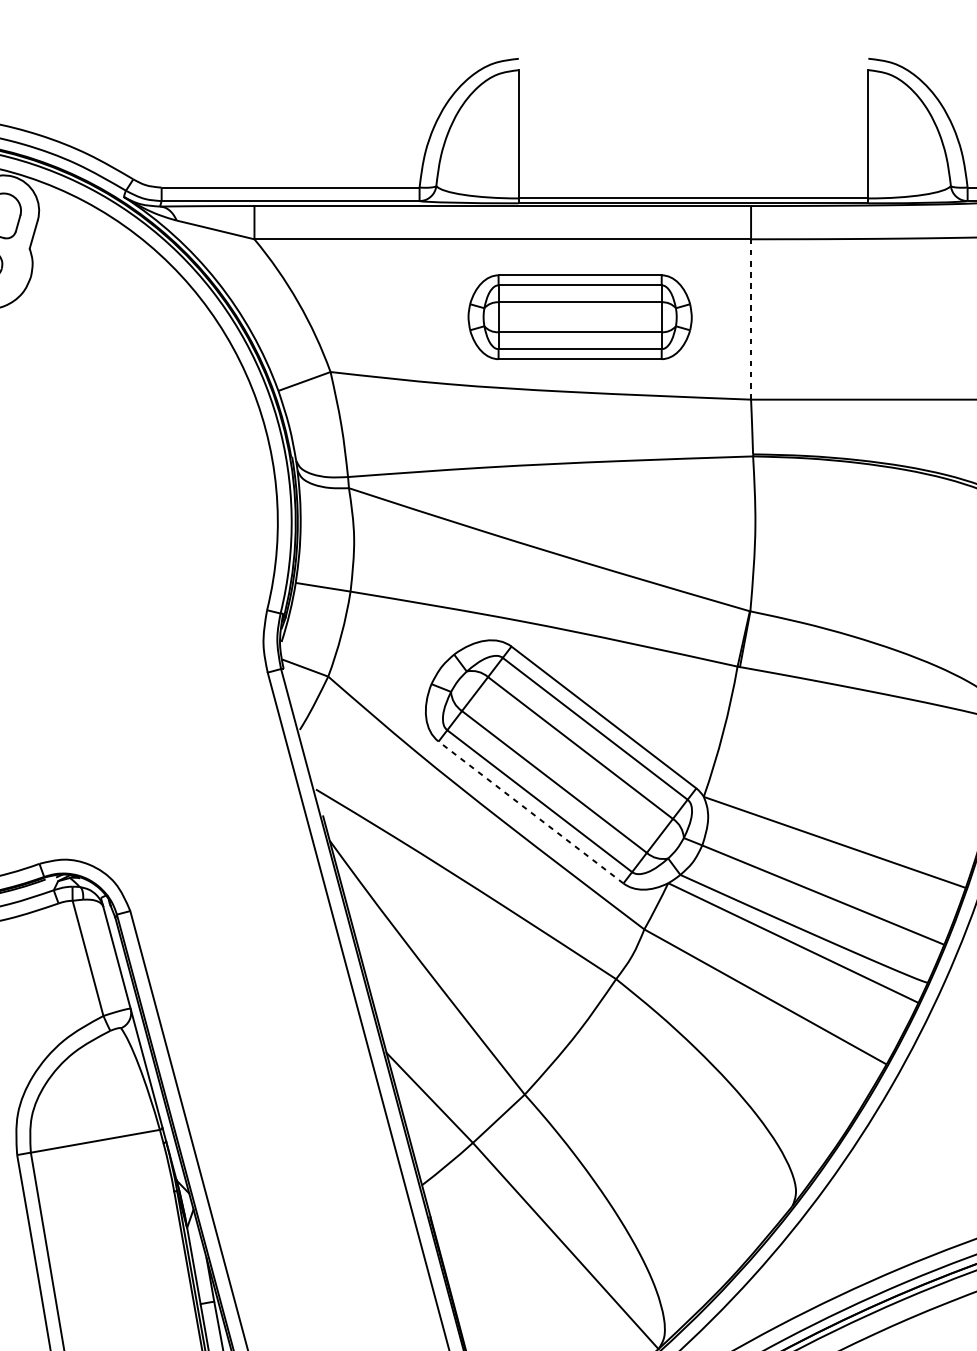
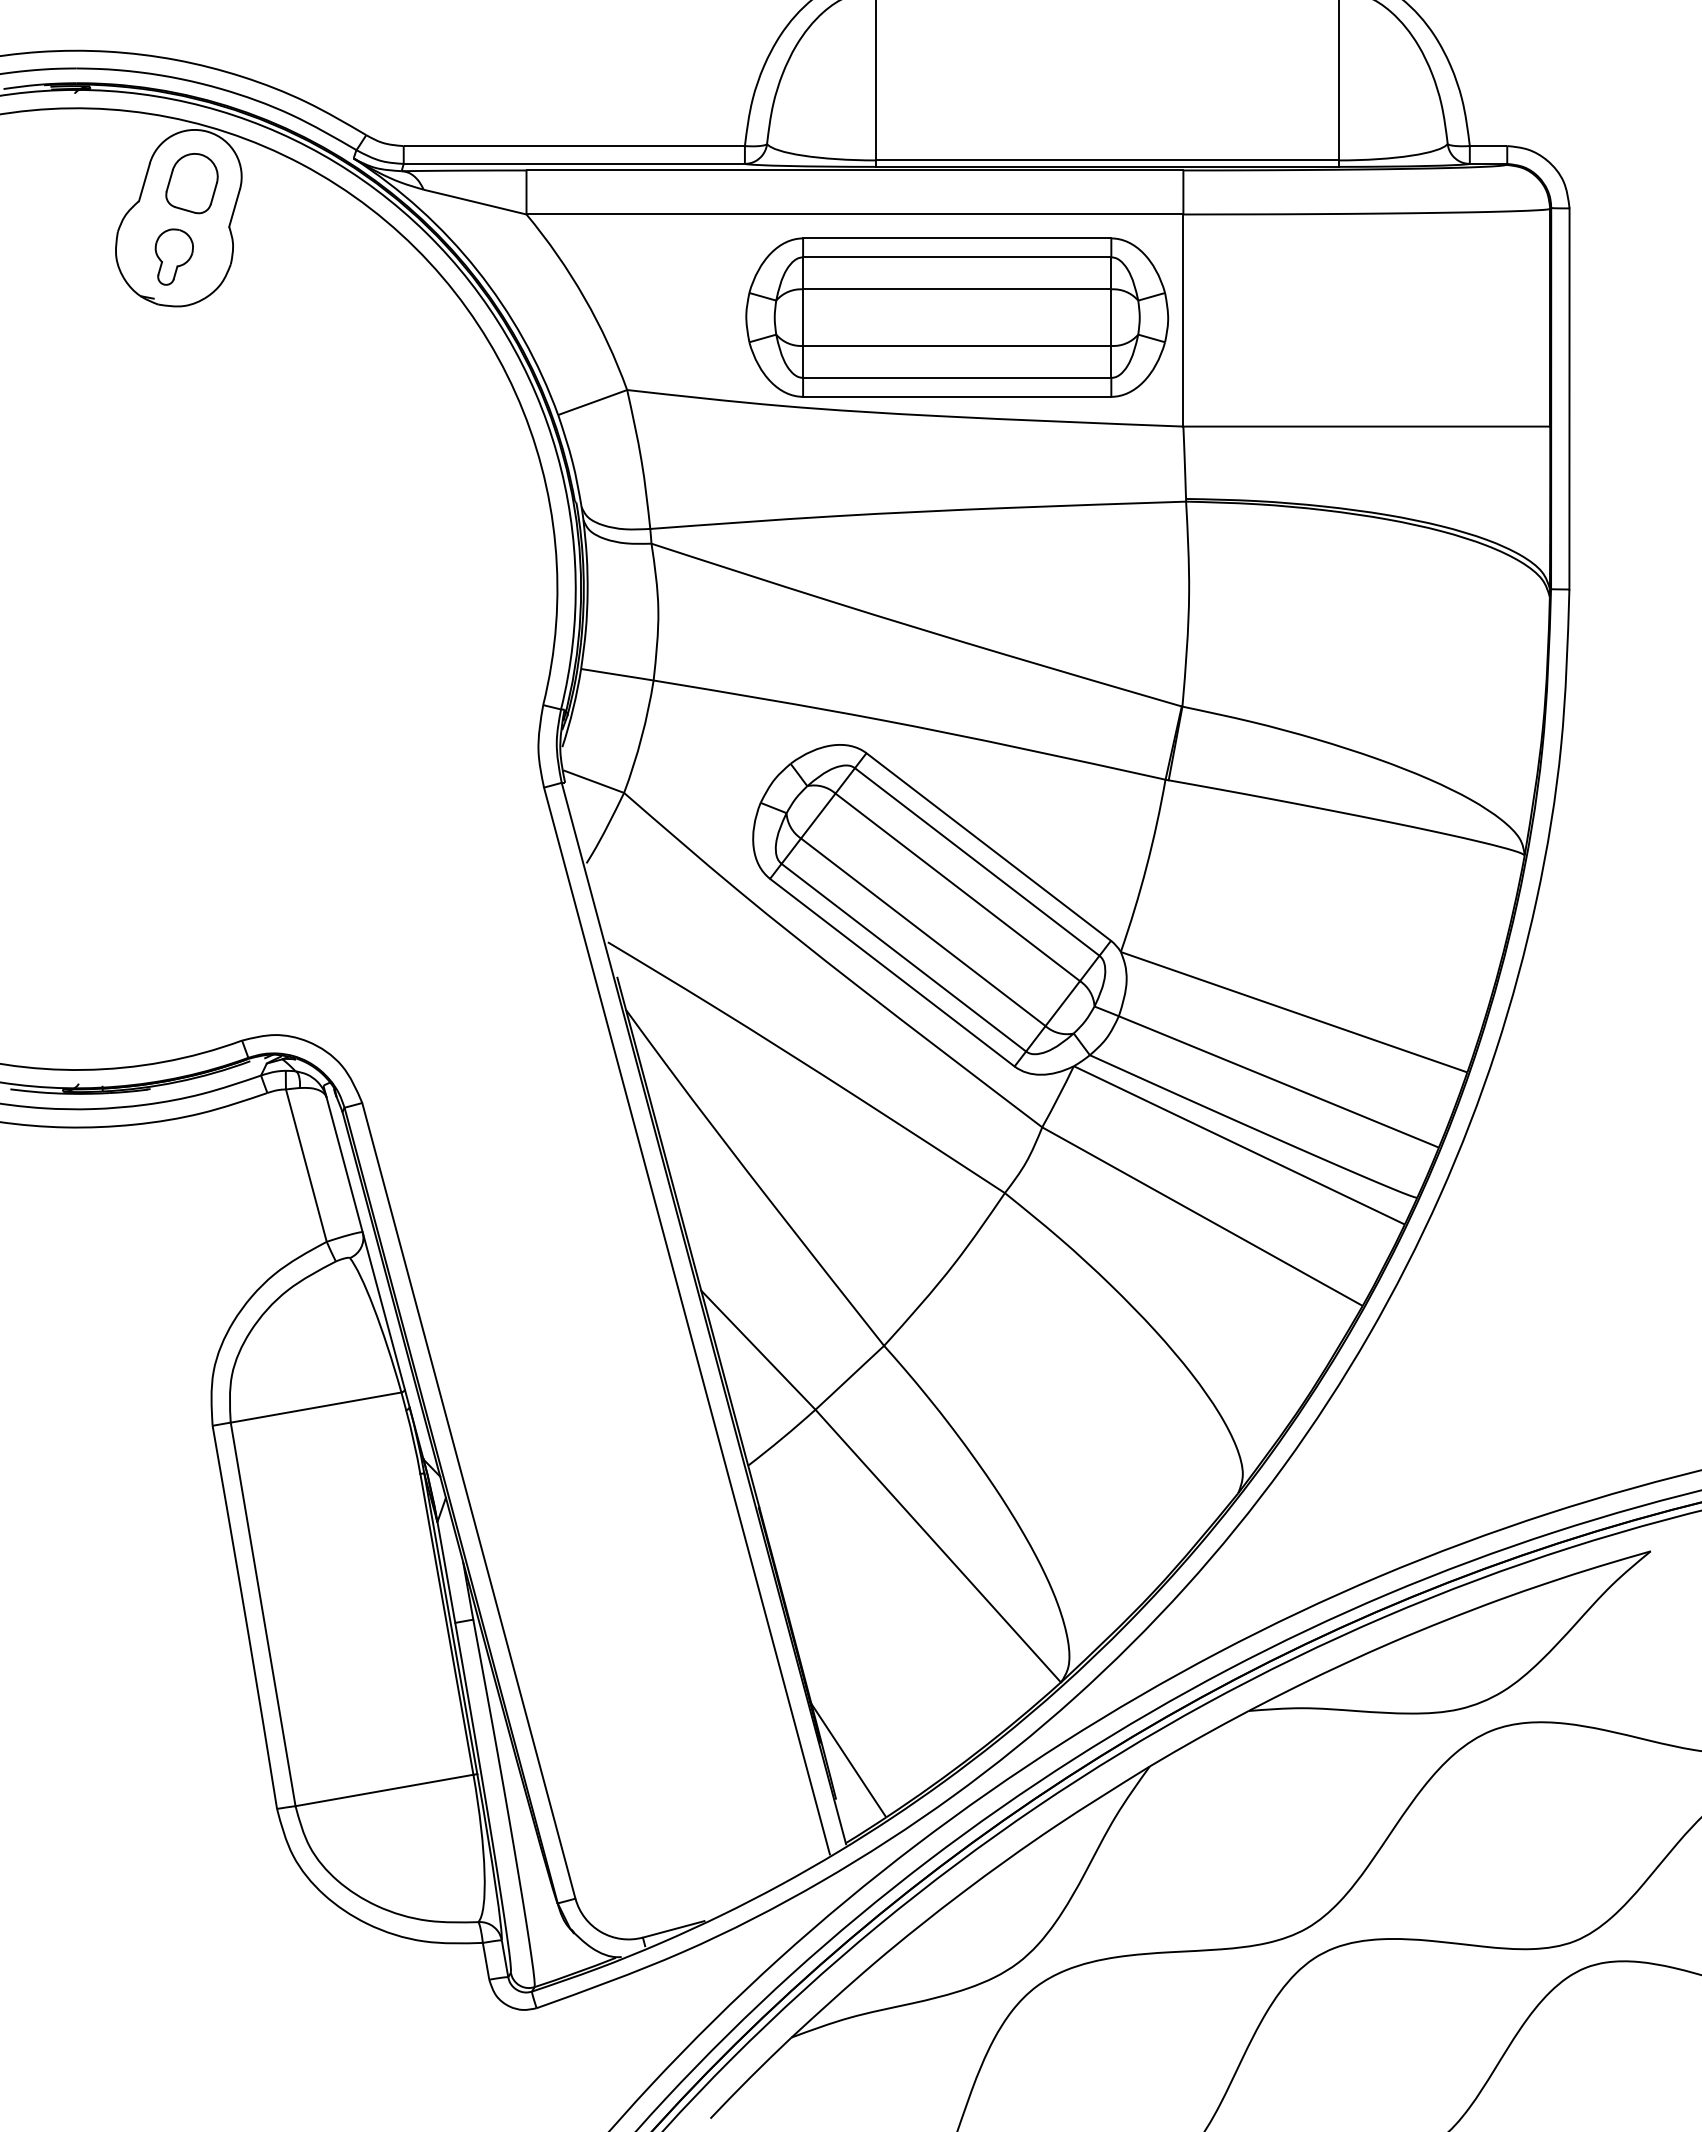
part: (580, 317) -> (957, 317), size x1.43
line: (751, 319) -> (1183, 320), dashed -> solid
line: (530, 812) -> (891, 972), dashed -> solid

